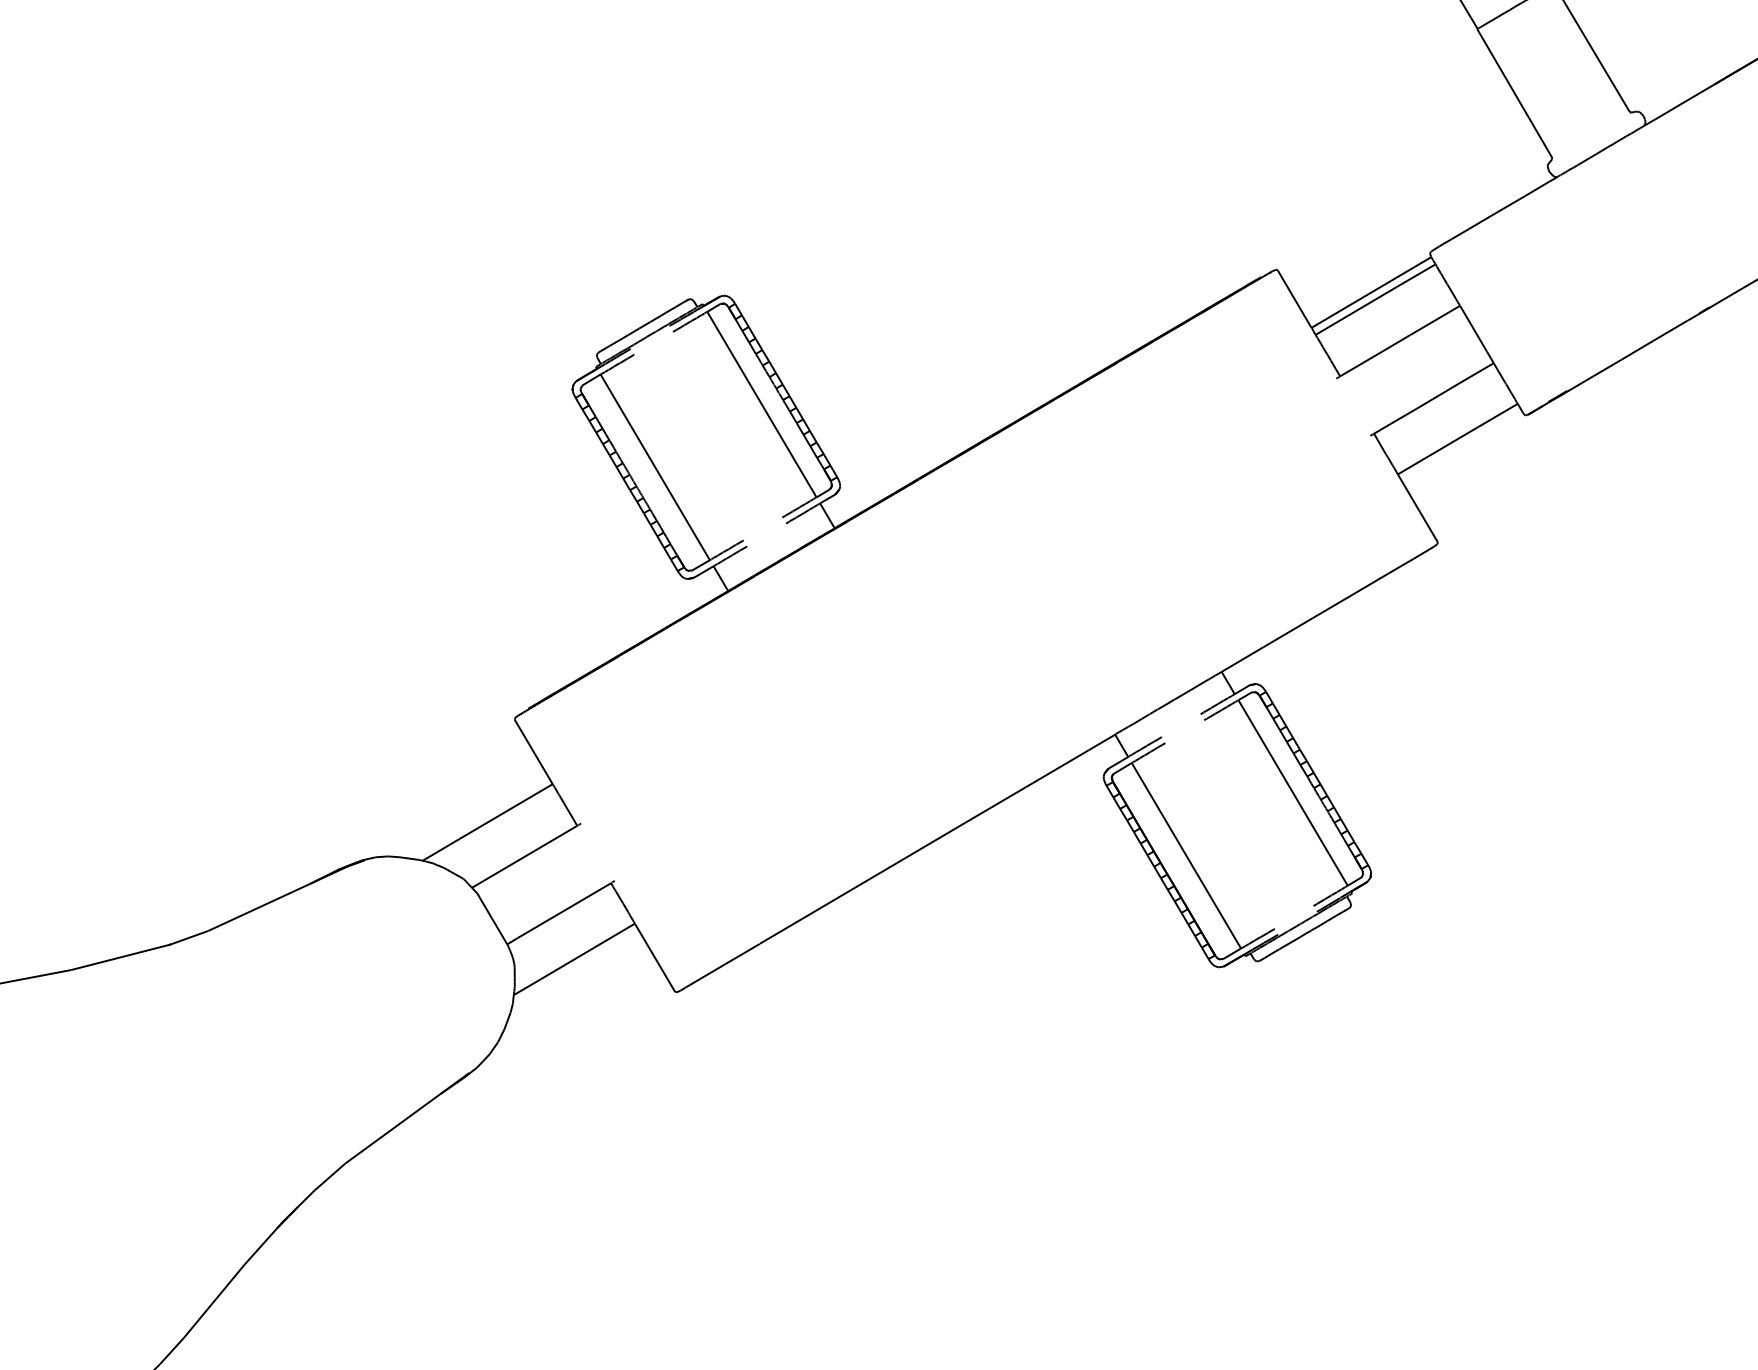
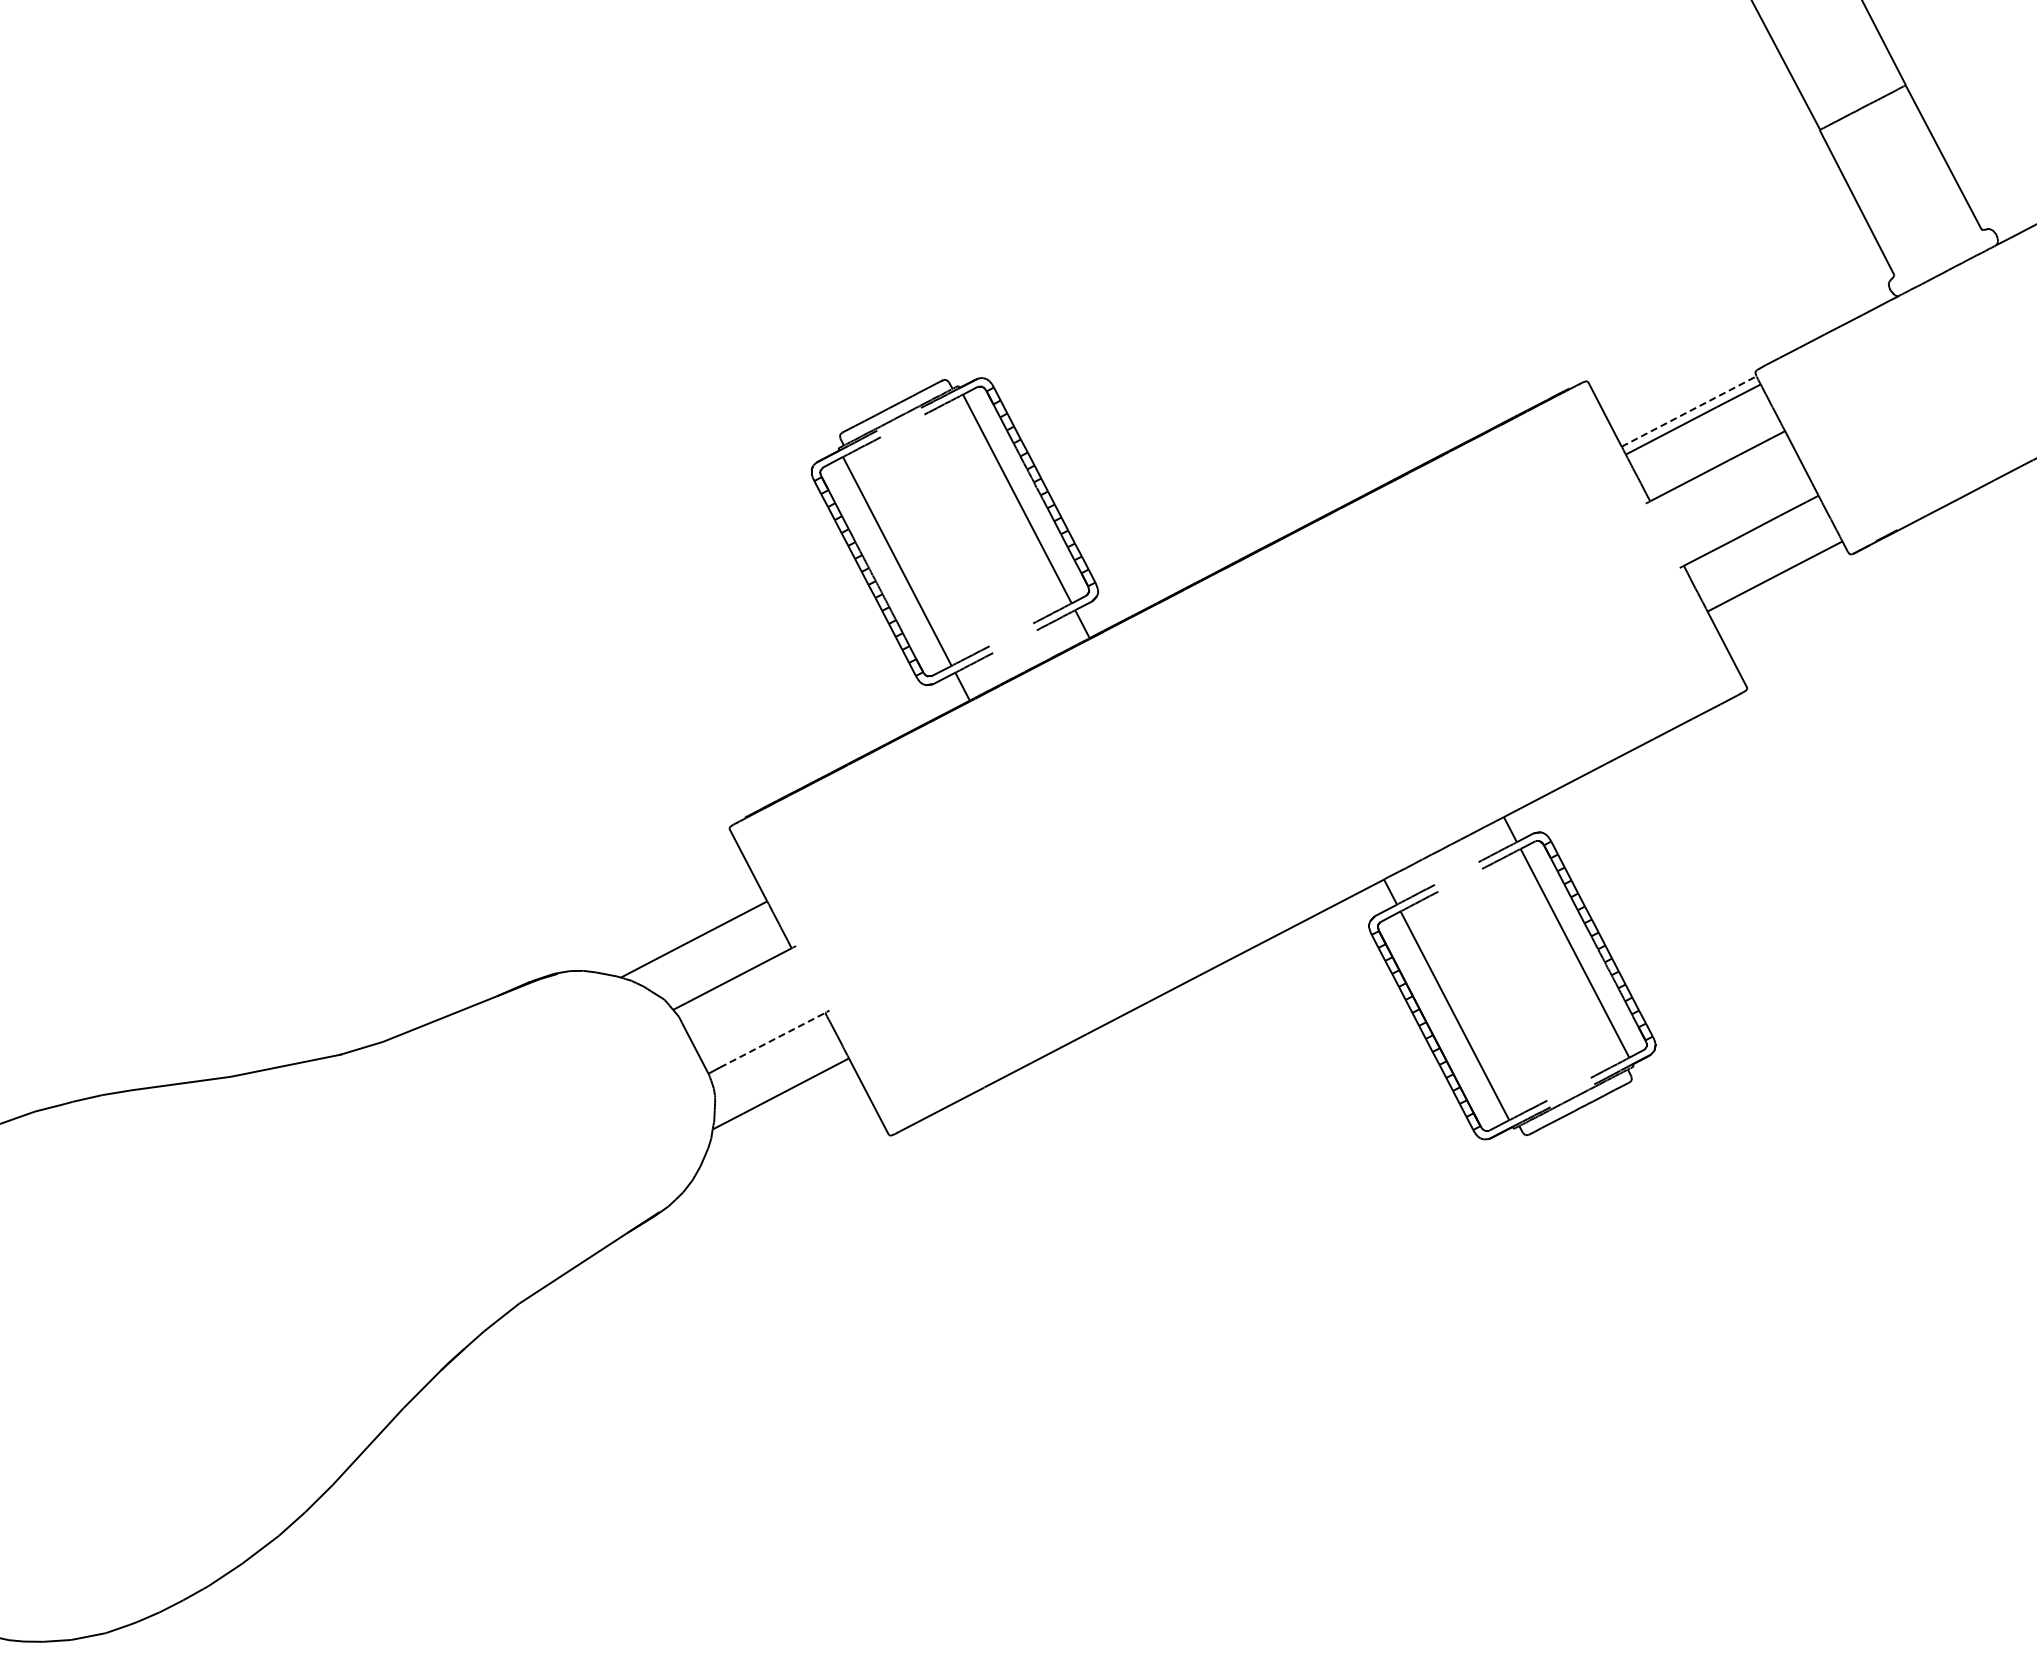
line: (1371, 292) -> (1689, 411), solid -> dashed
line: (565, 910) -> (773, 1039), solid -> dashed

